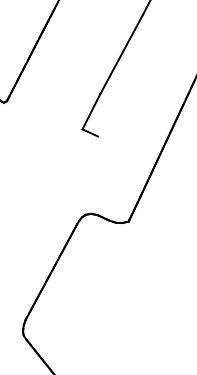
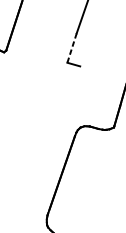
line: (91, 111) -> (72, 48), solid -> dashed

